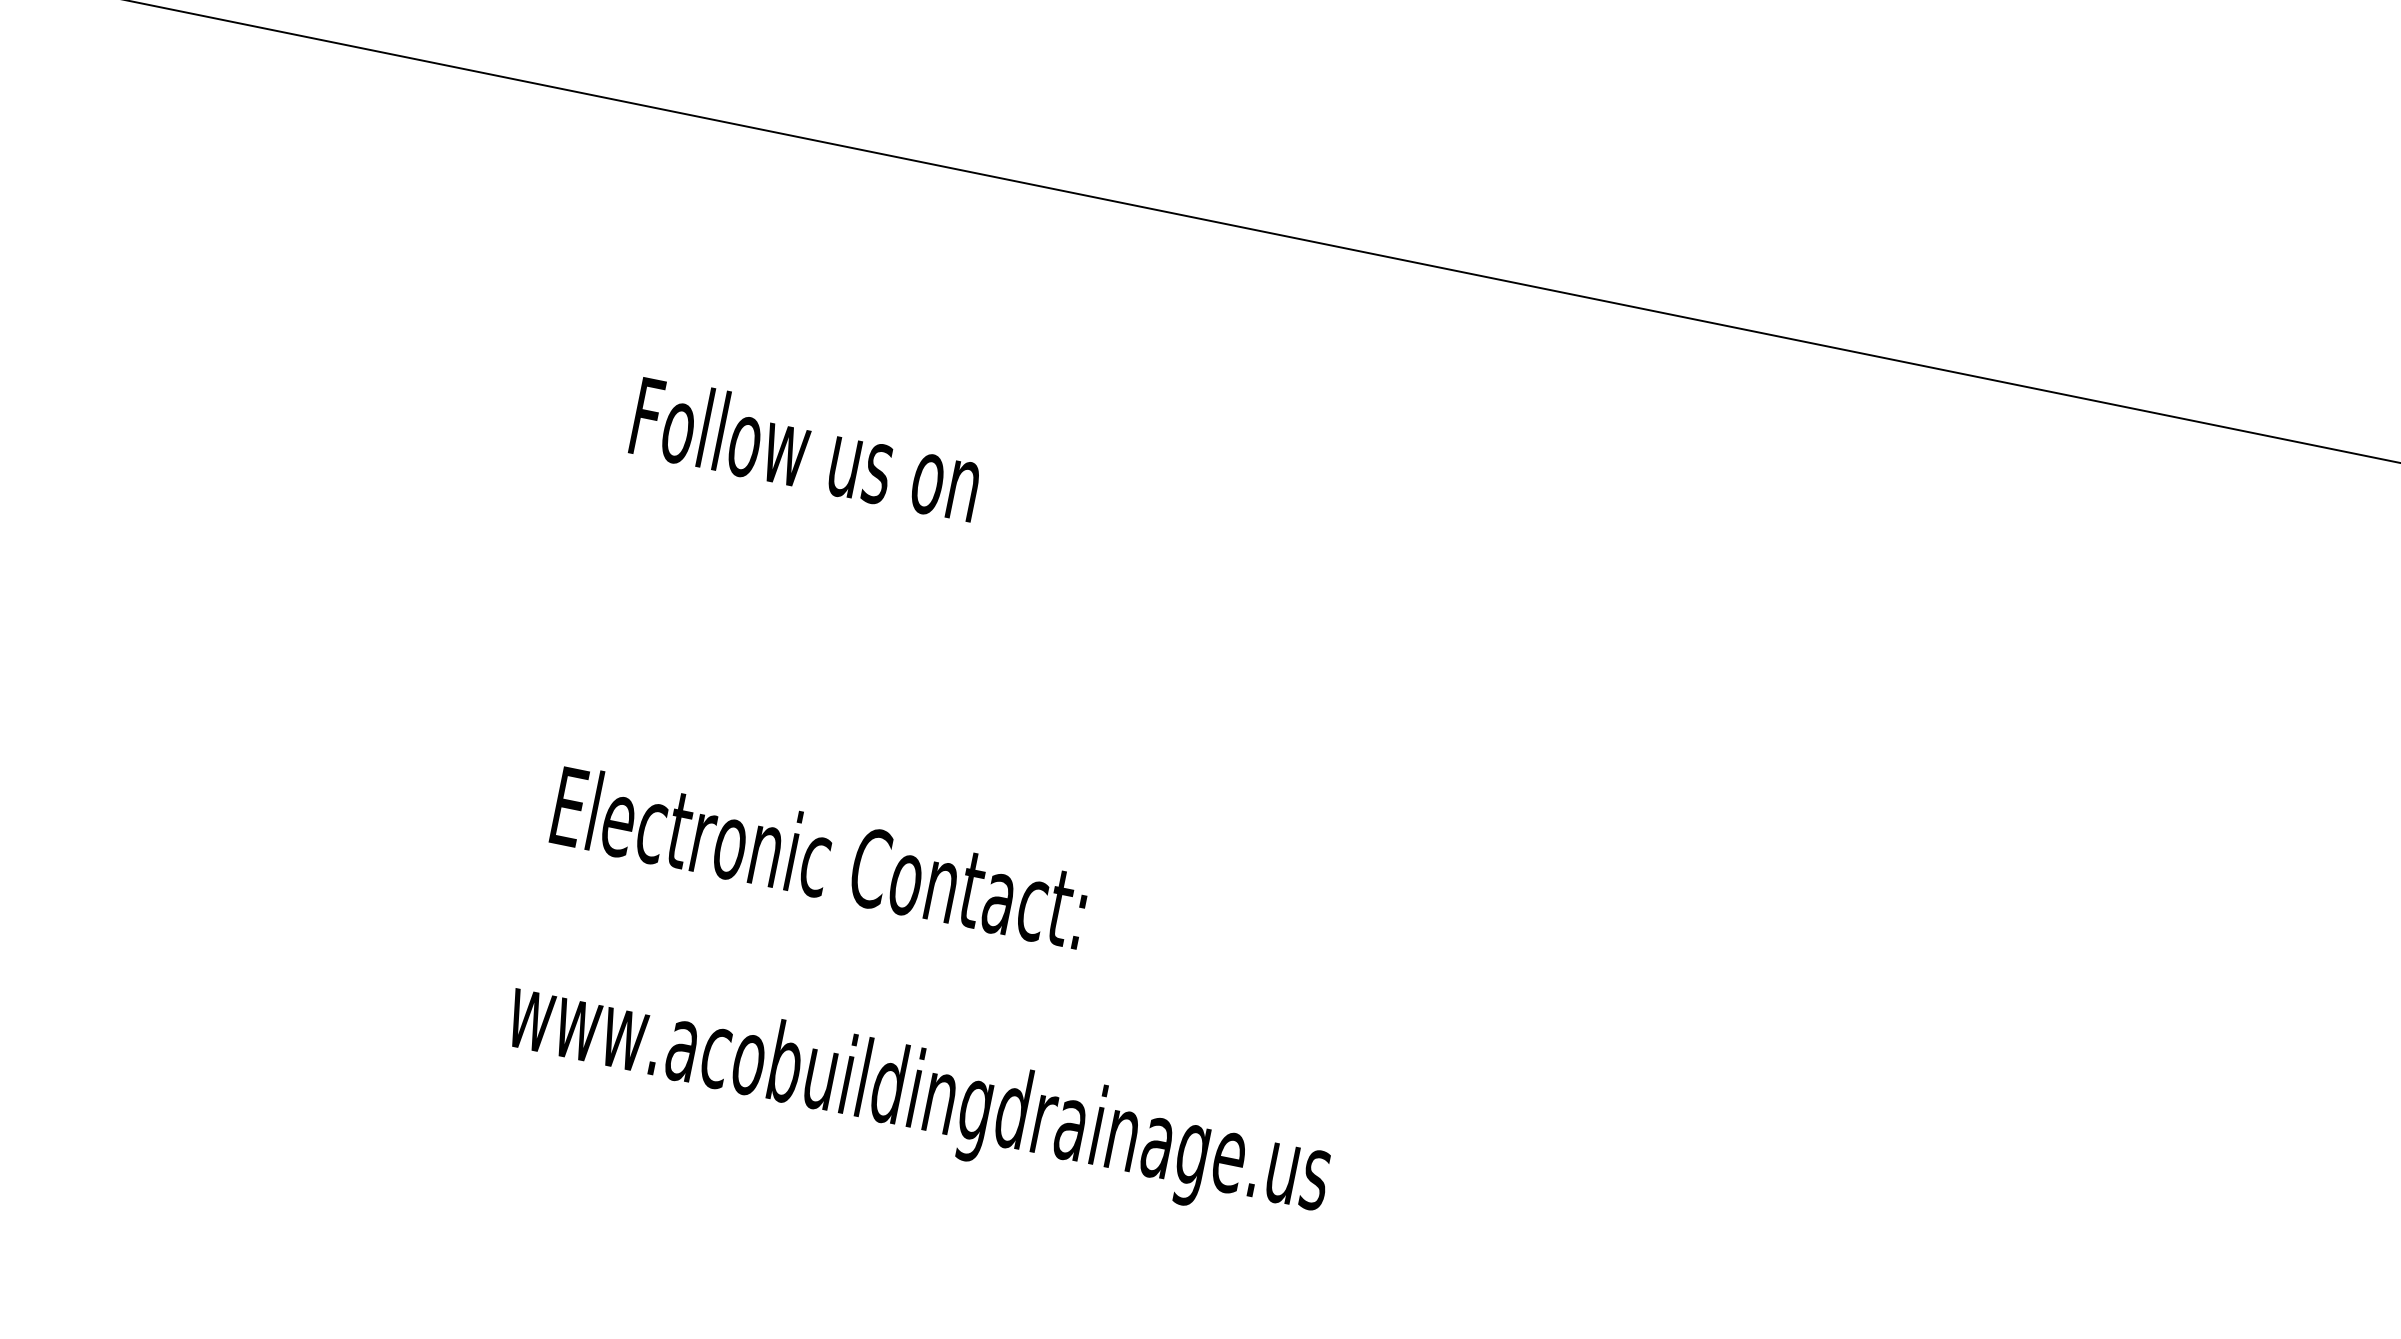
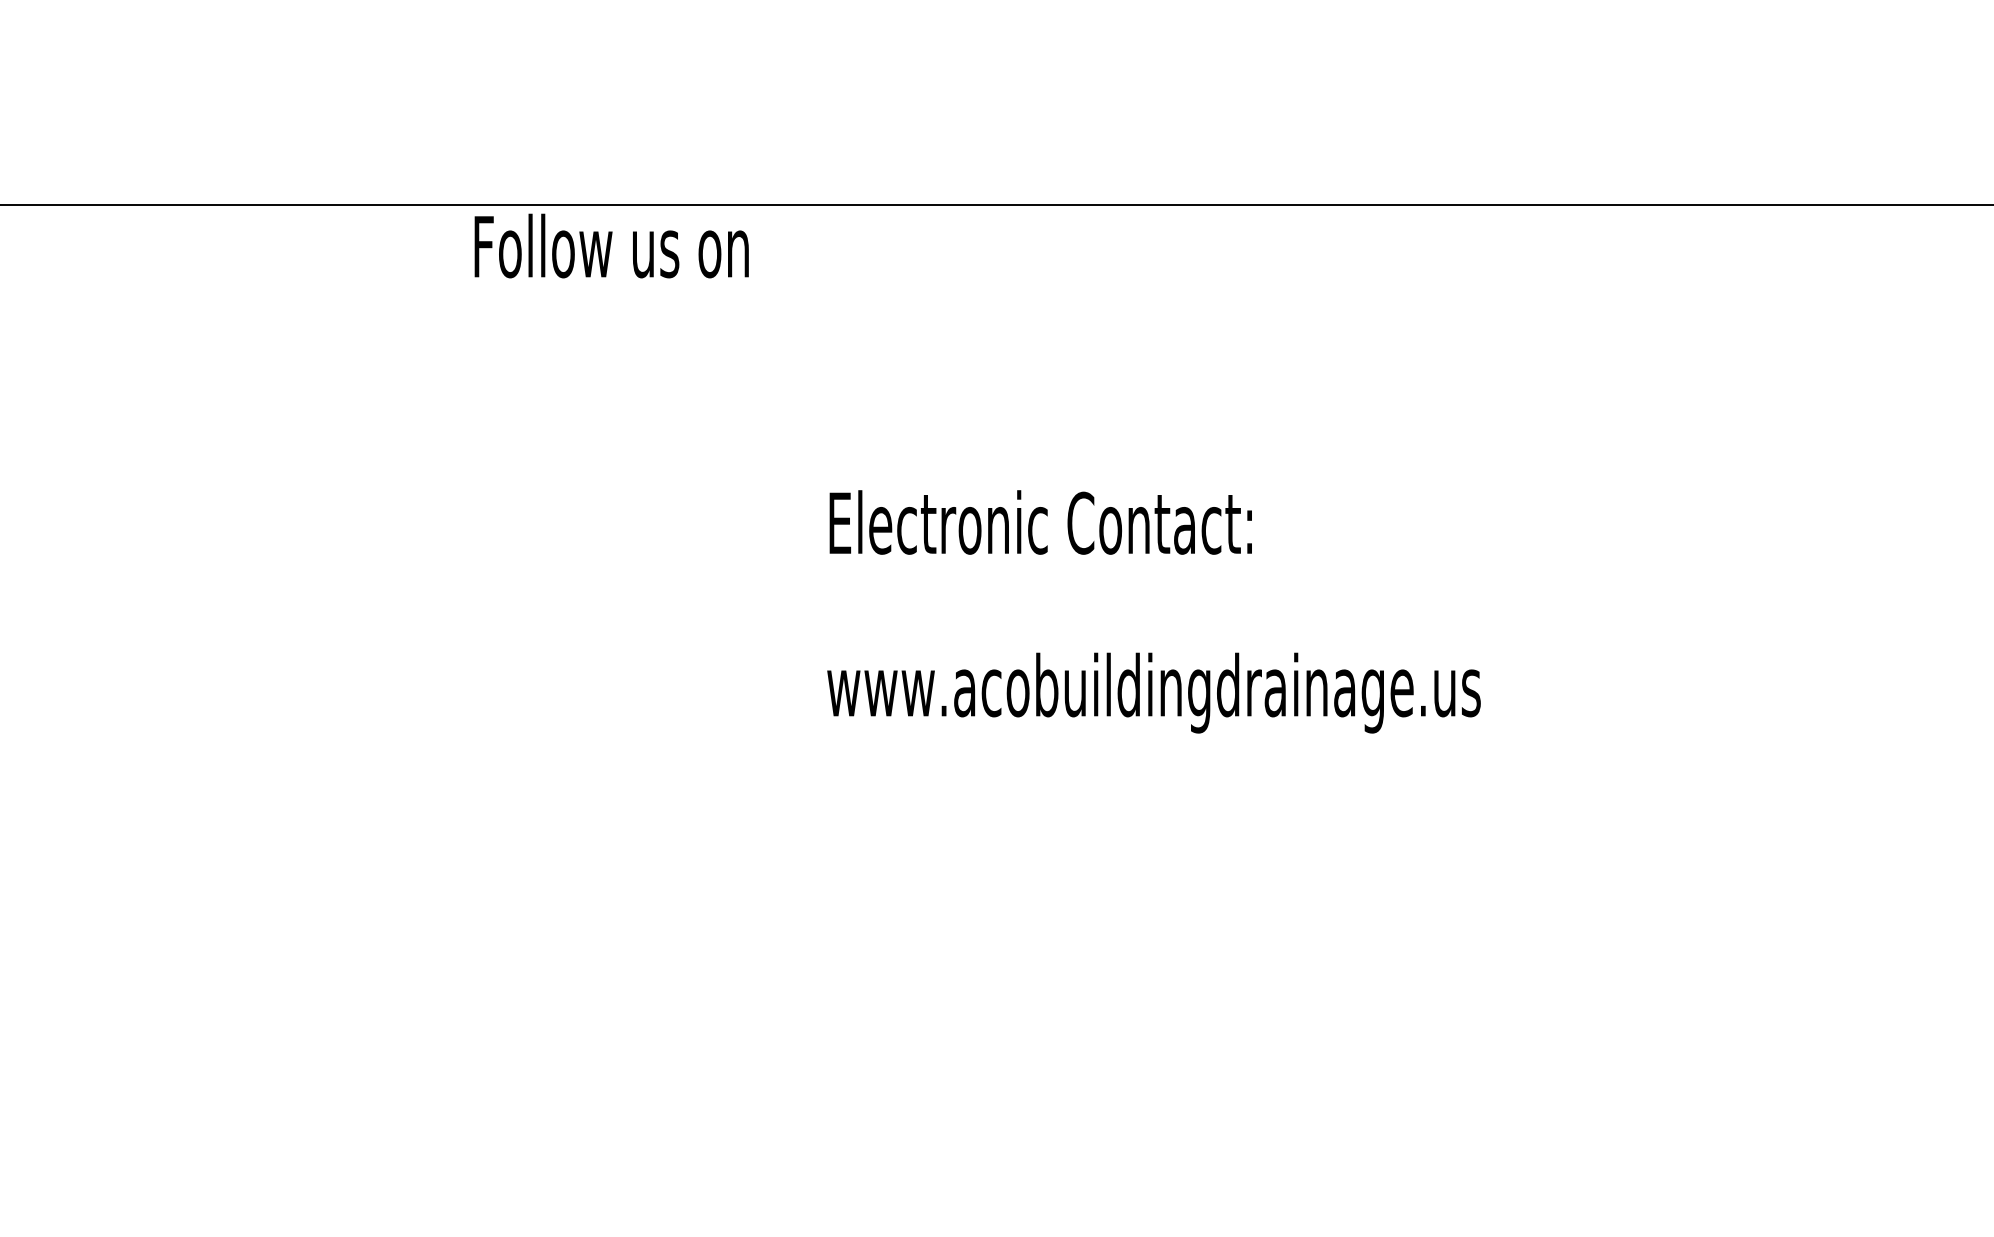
text: (806, 448) -> (611, 245), moved
text: (938, 997) -> (1153, 611), moved

